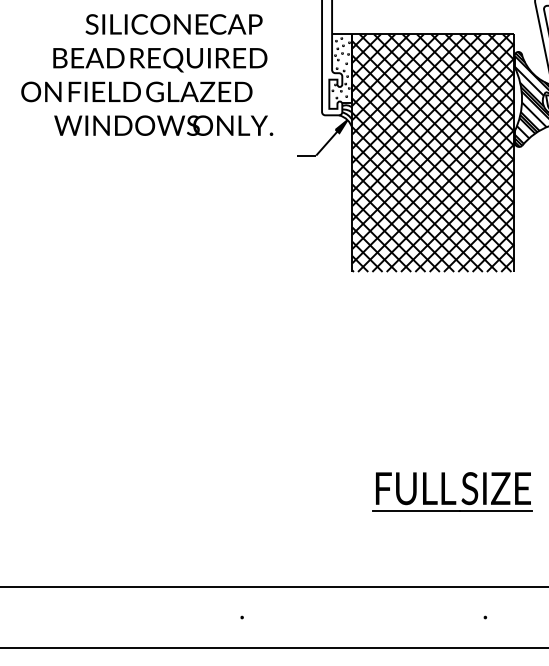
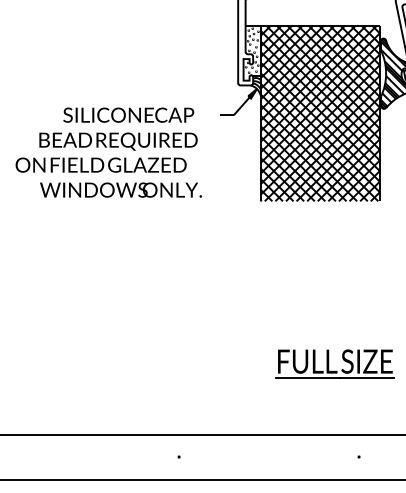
text: (146, 74) -> (108, 152), moved

